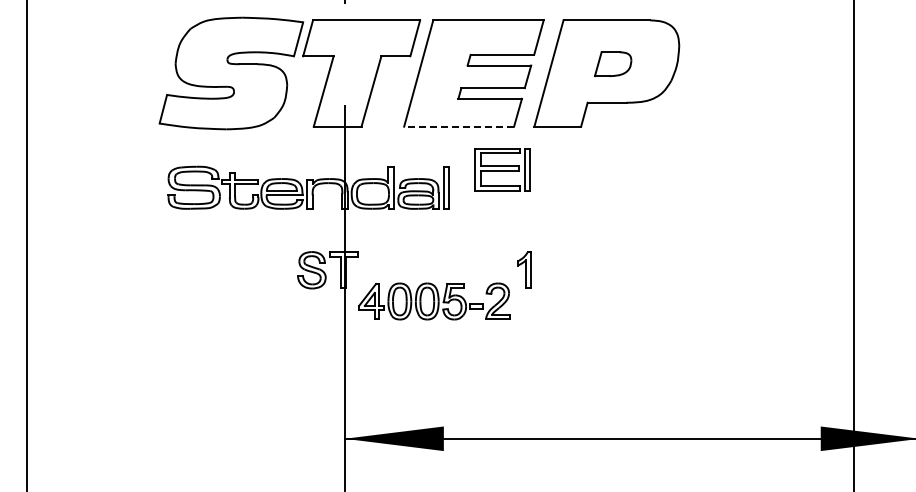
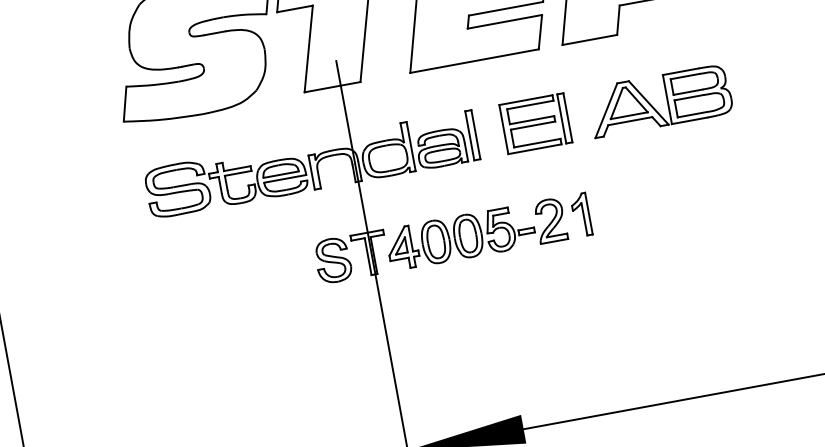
line: (459, 126) -> (474, 60), dashed -> solid
part: (502, 169) -> (535, 123), moved
part: (606, 187) -> (659, 100), added
part: (434, 301) -> (476, 234), moved

